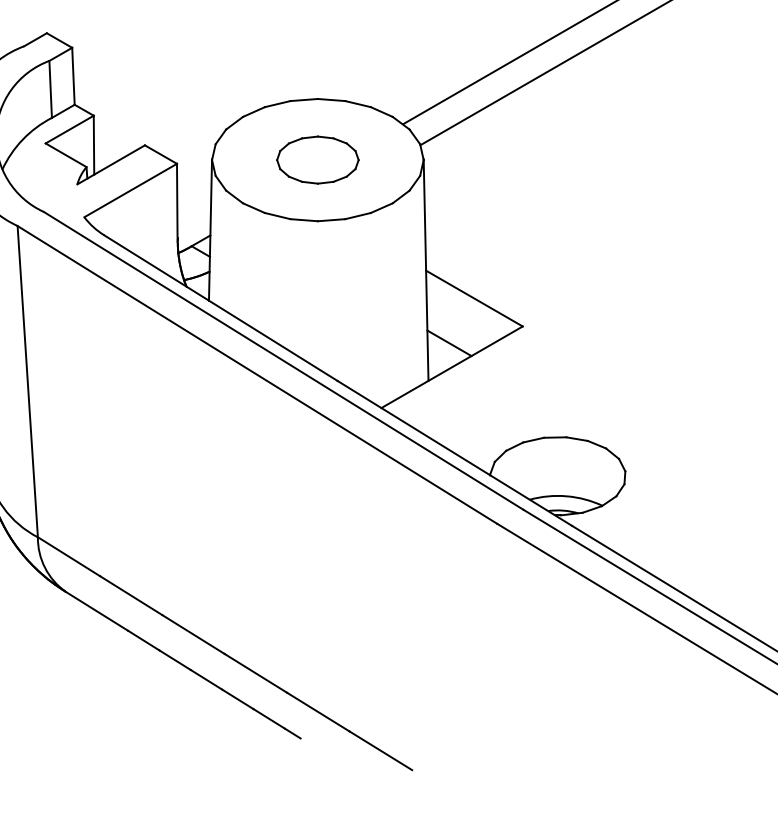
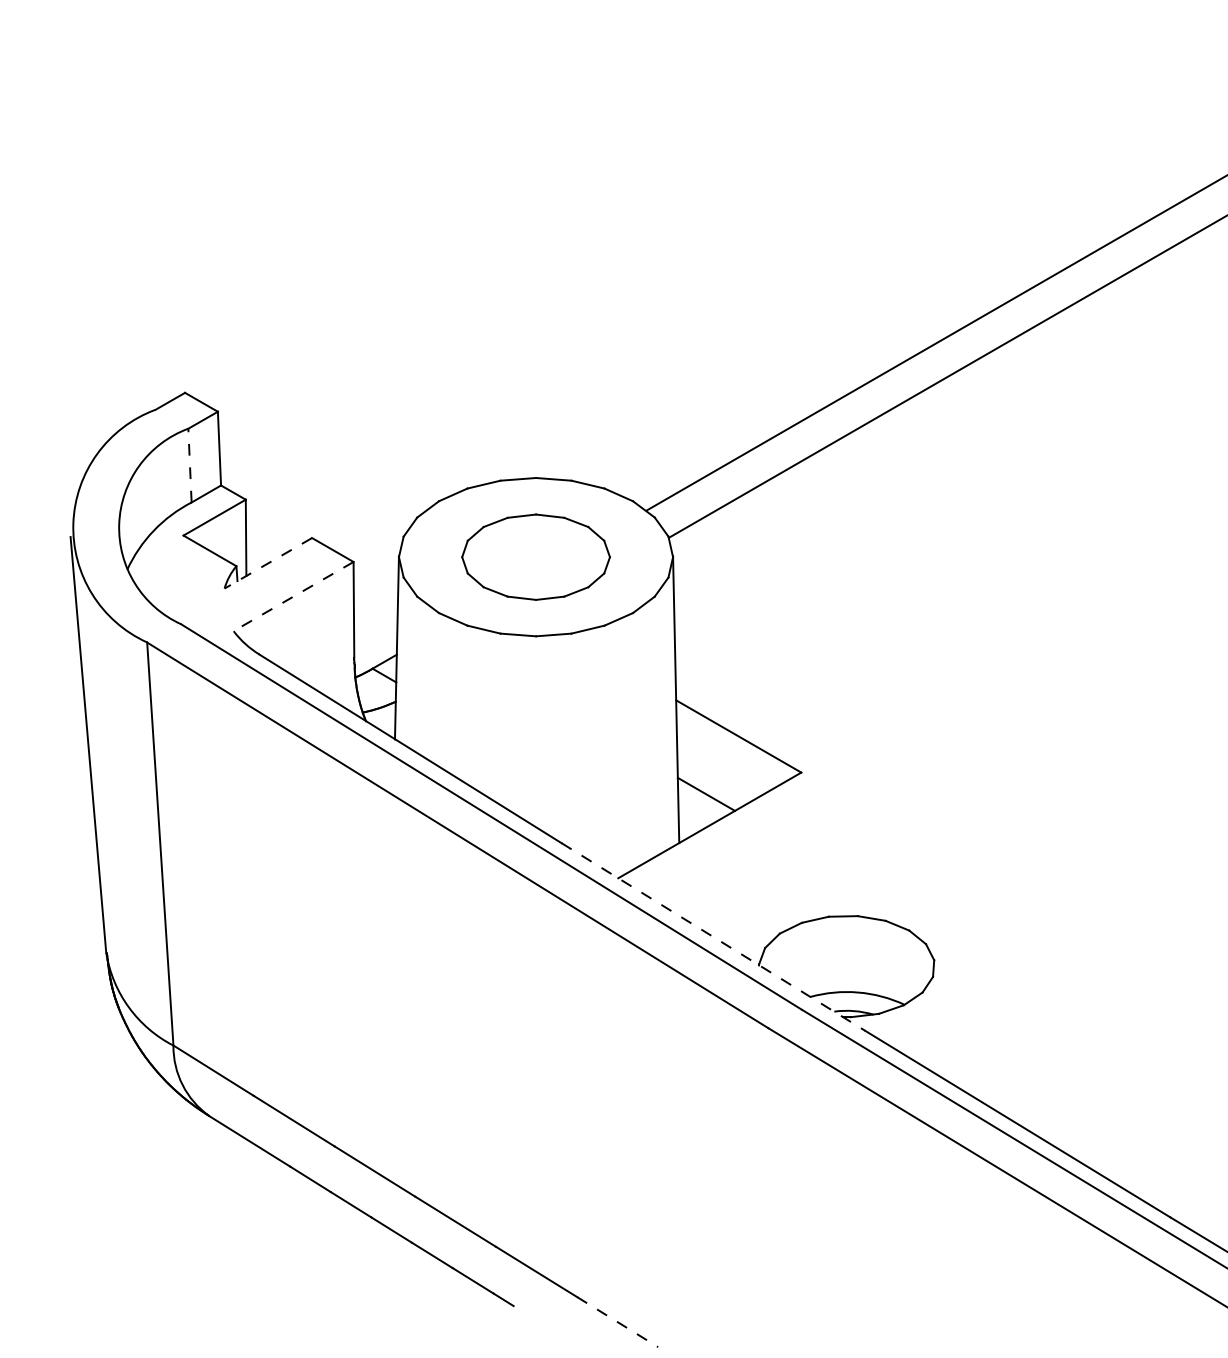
line: (50, 89) -> (189, 465), solid -> dashed
part: (317, 159) -> (535, 556), size x1.4
line: (111, 165) -> (268, 563), solid -> dashed
line: (130, 190) -> (293, 596), solid -> dashed
line: (454, 453) -> (713, 937), solid -> dashed
line: (380, 751) -> (617, 1322), solid -> dashed

